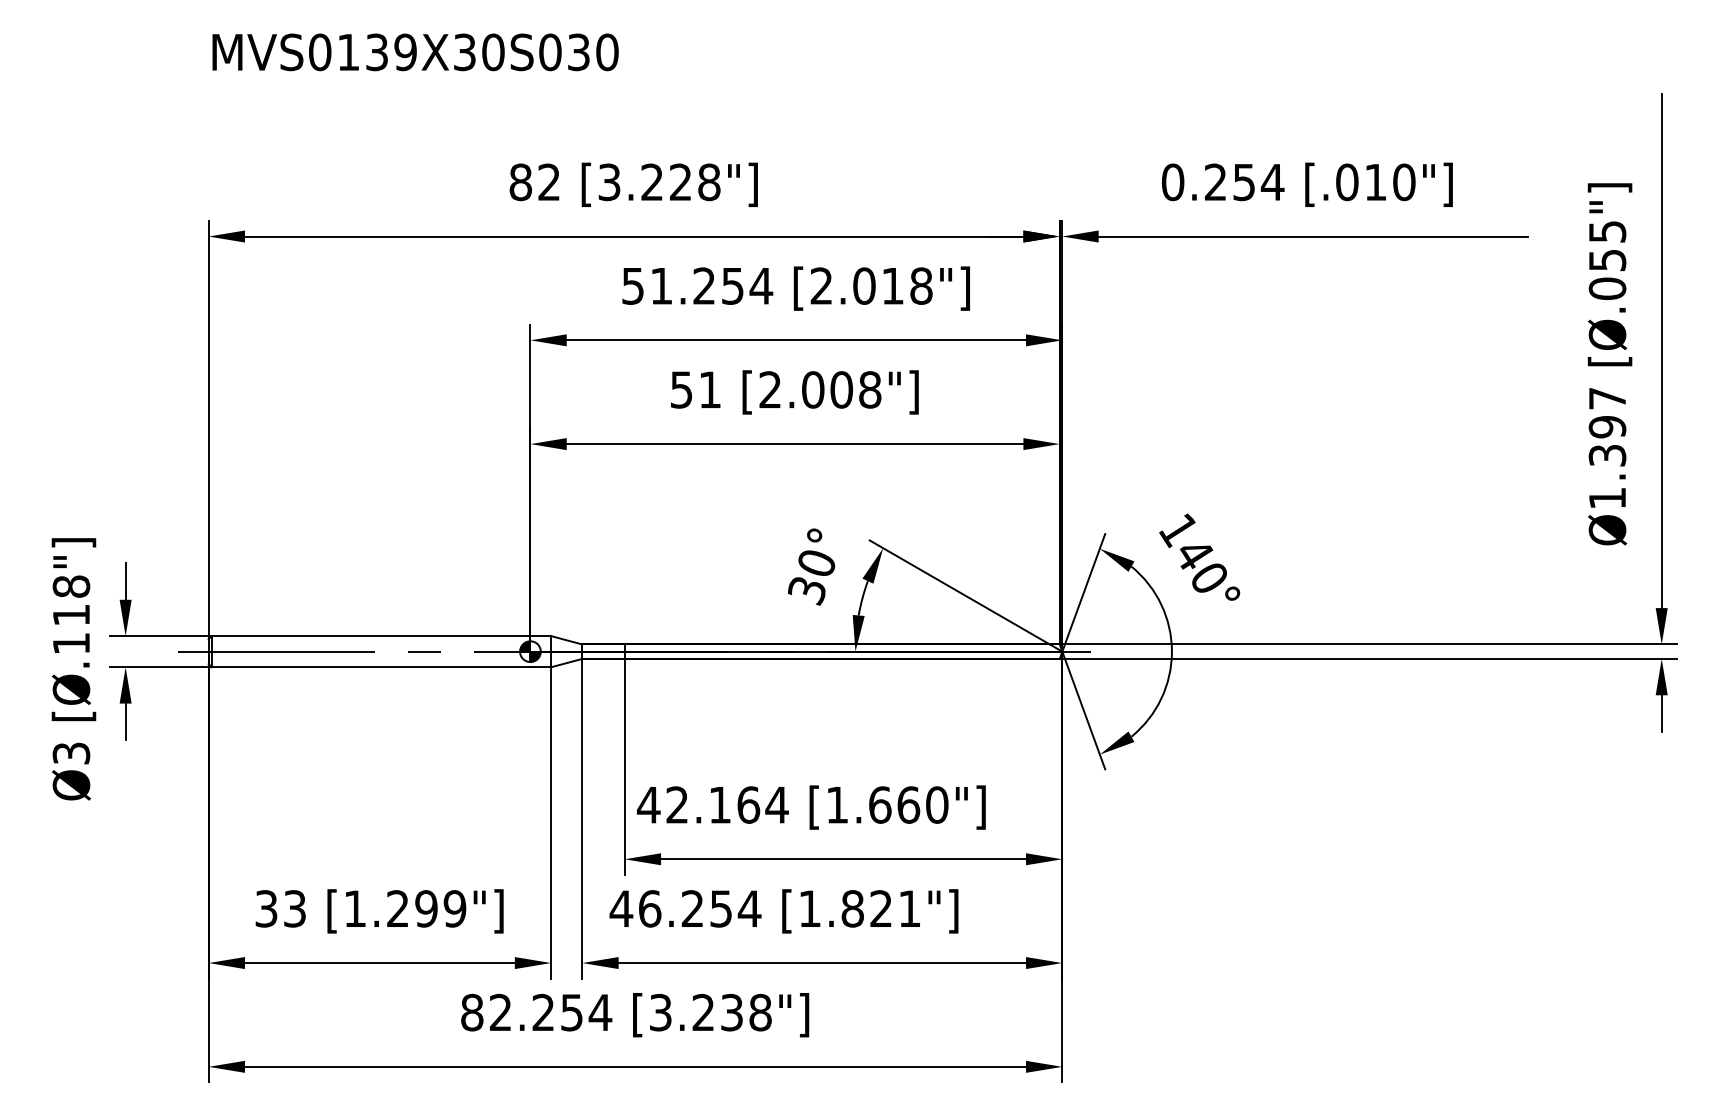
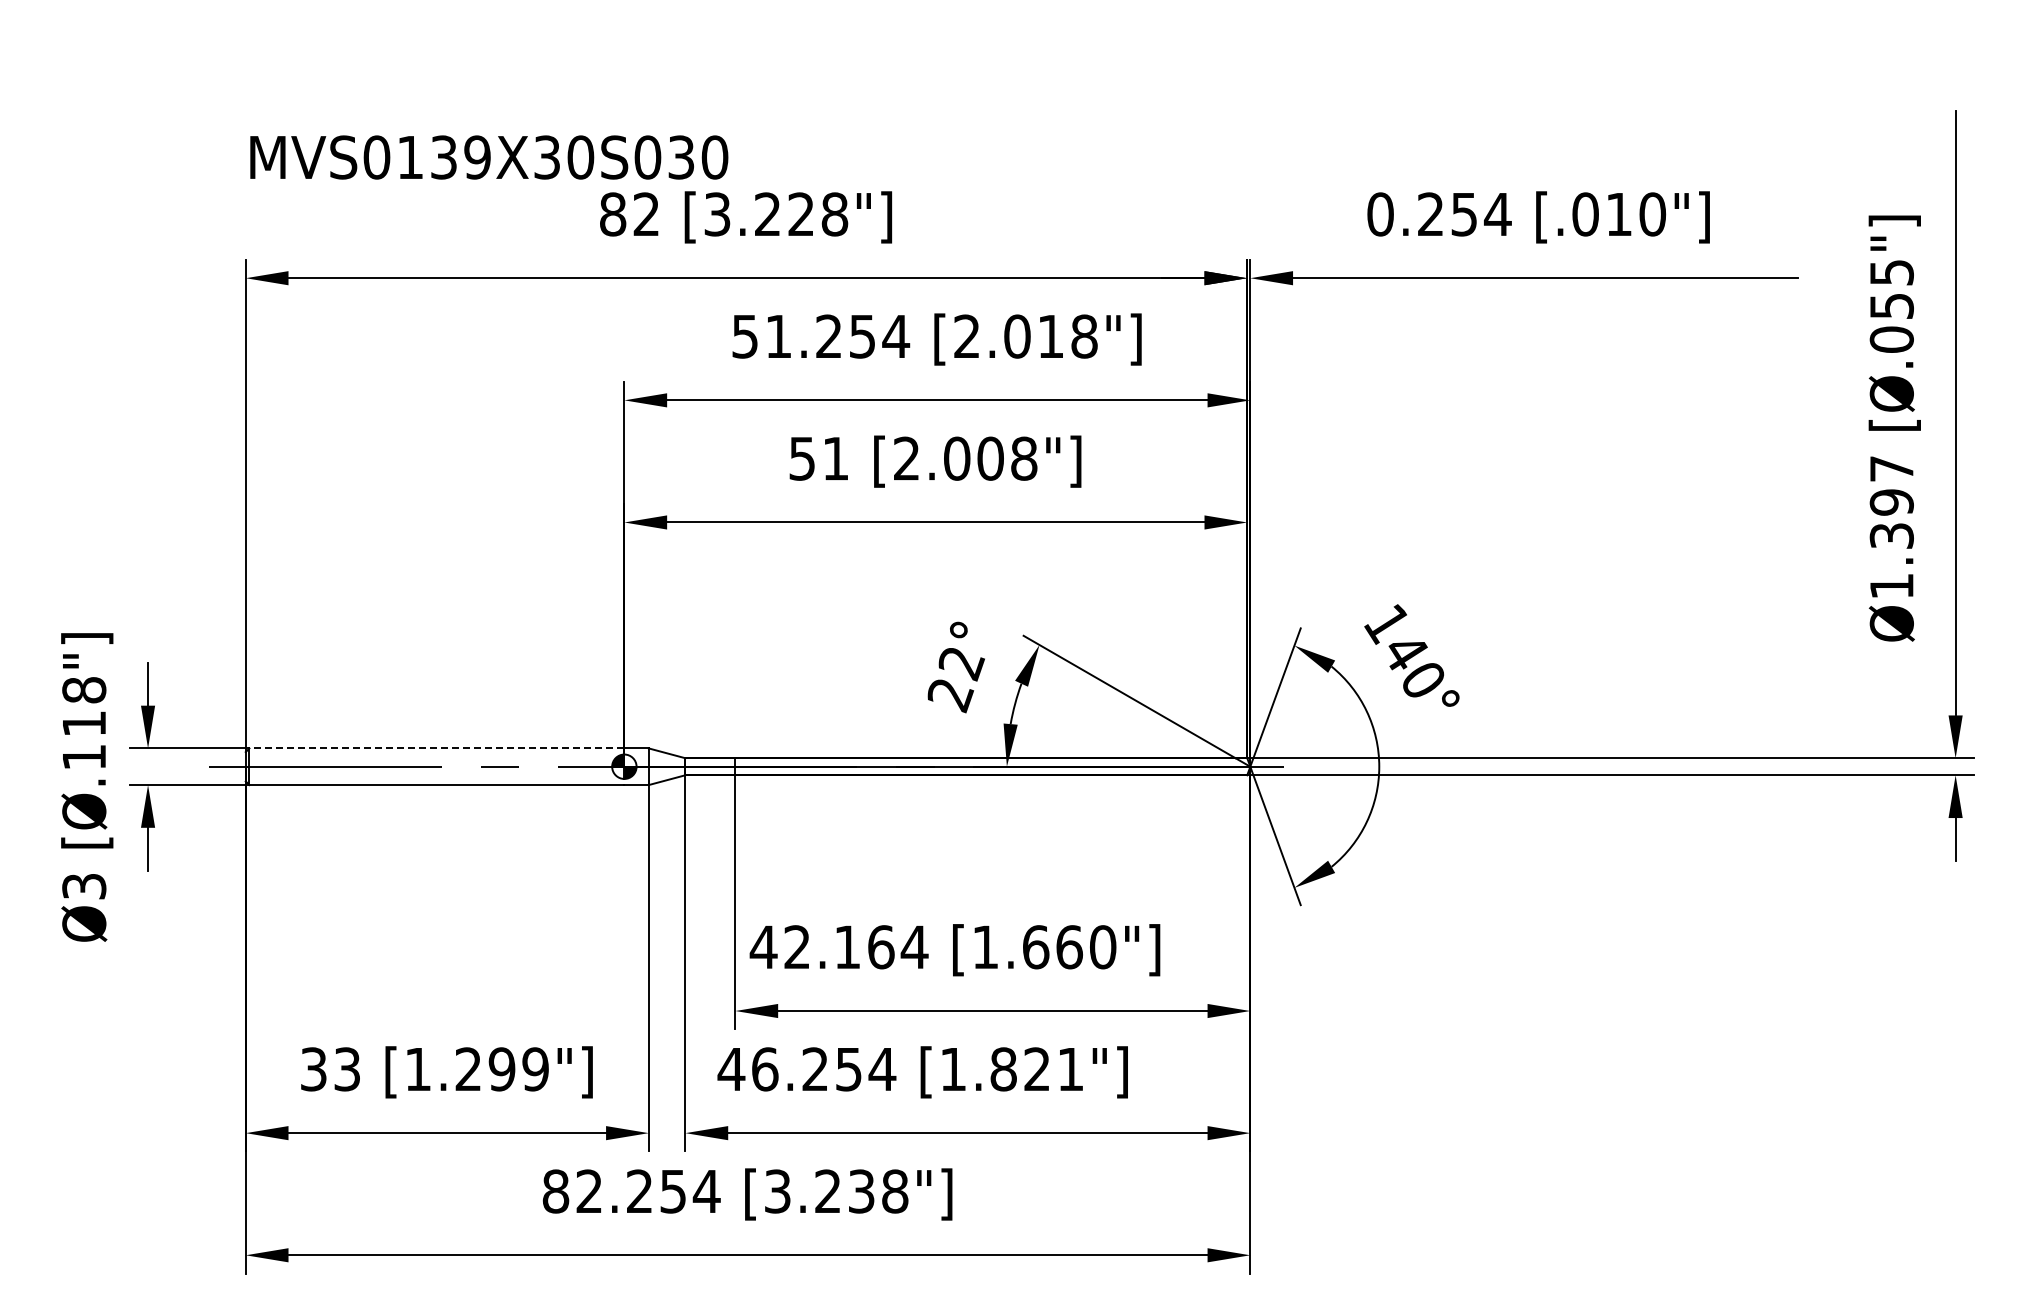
text: (415, 52) -> (489, 157), moved
text: (811, 578) -> (955, 680), 30° -> 22°
line: (370, 636) -> (436, 748), solid -> dashed

